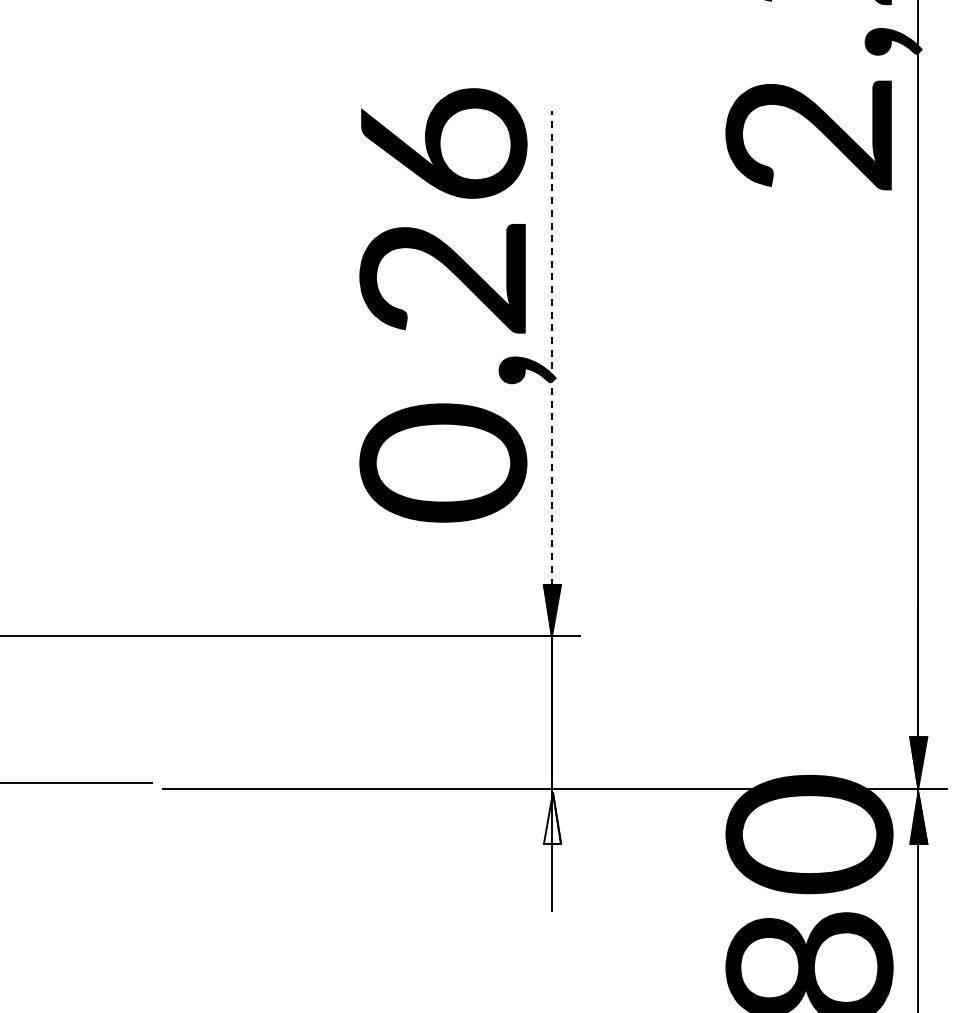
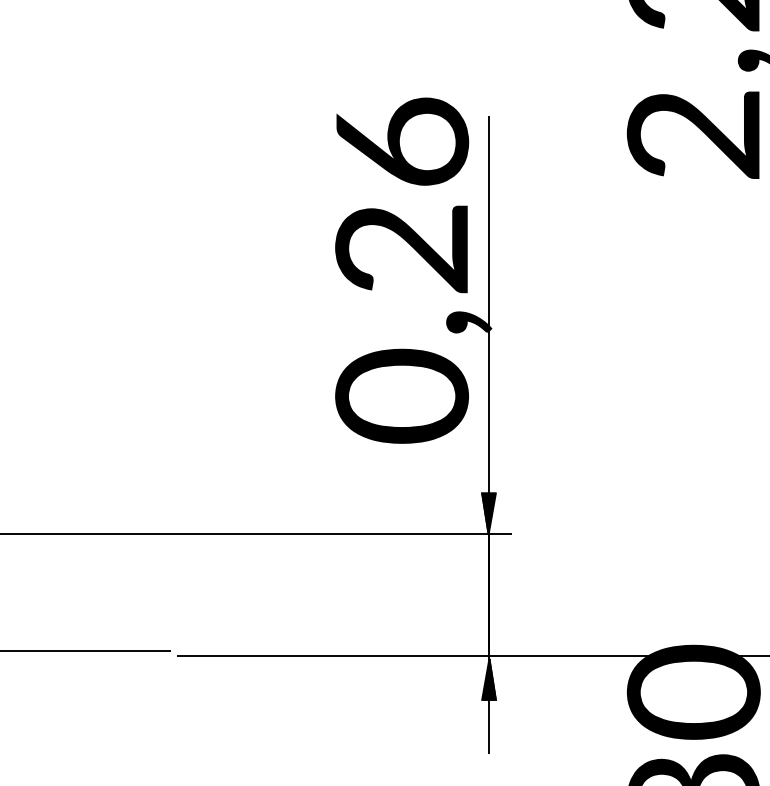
line: (551, 373) -> (488, 324), dashed -> solid
fill: (552, 817) -> (489, 678), added

